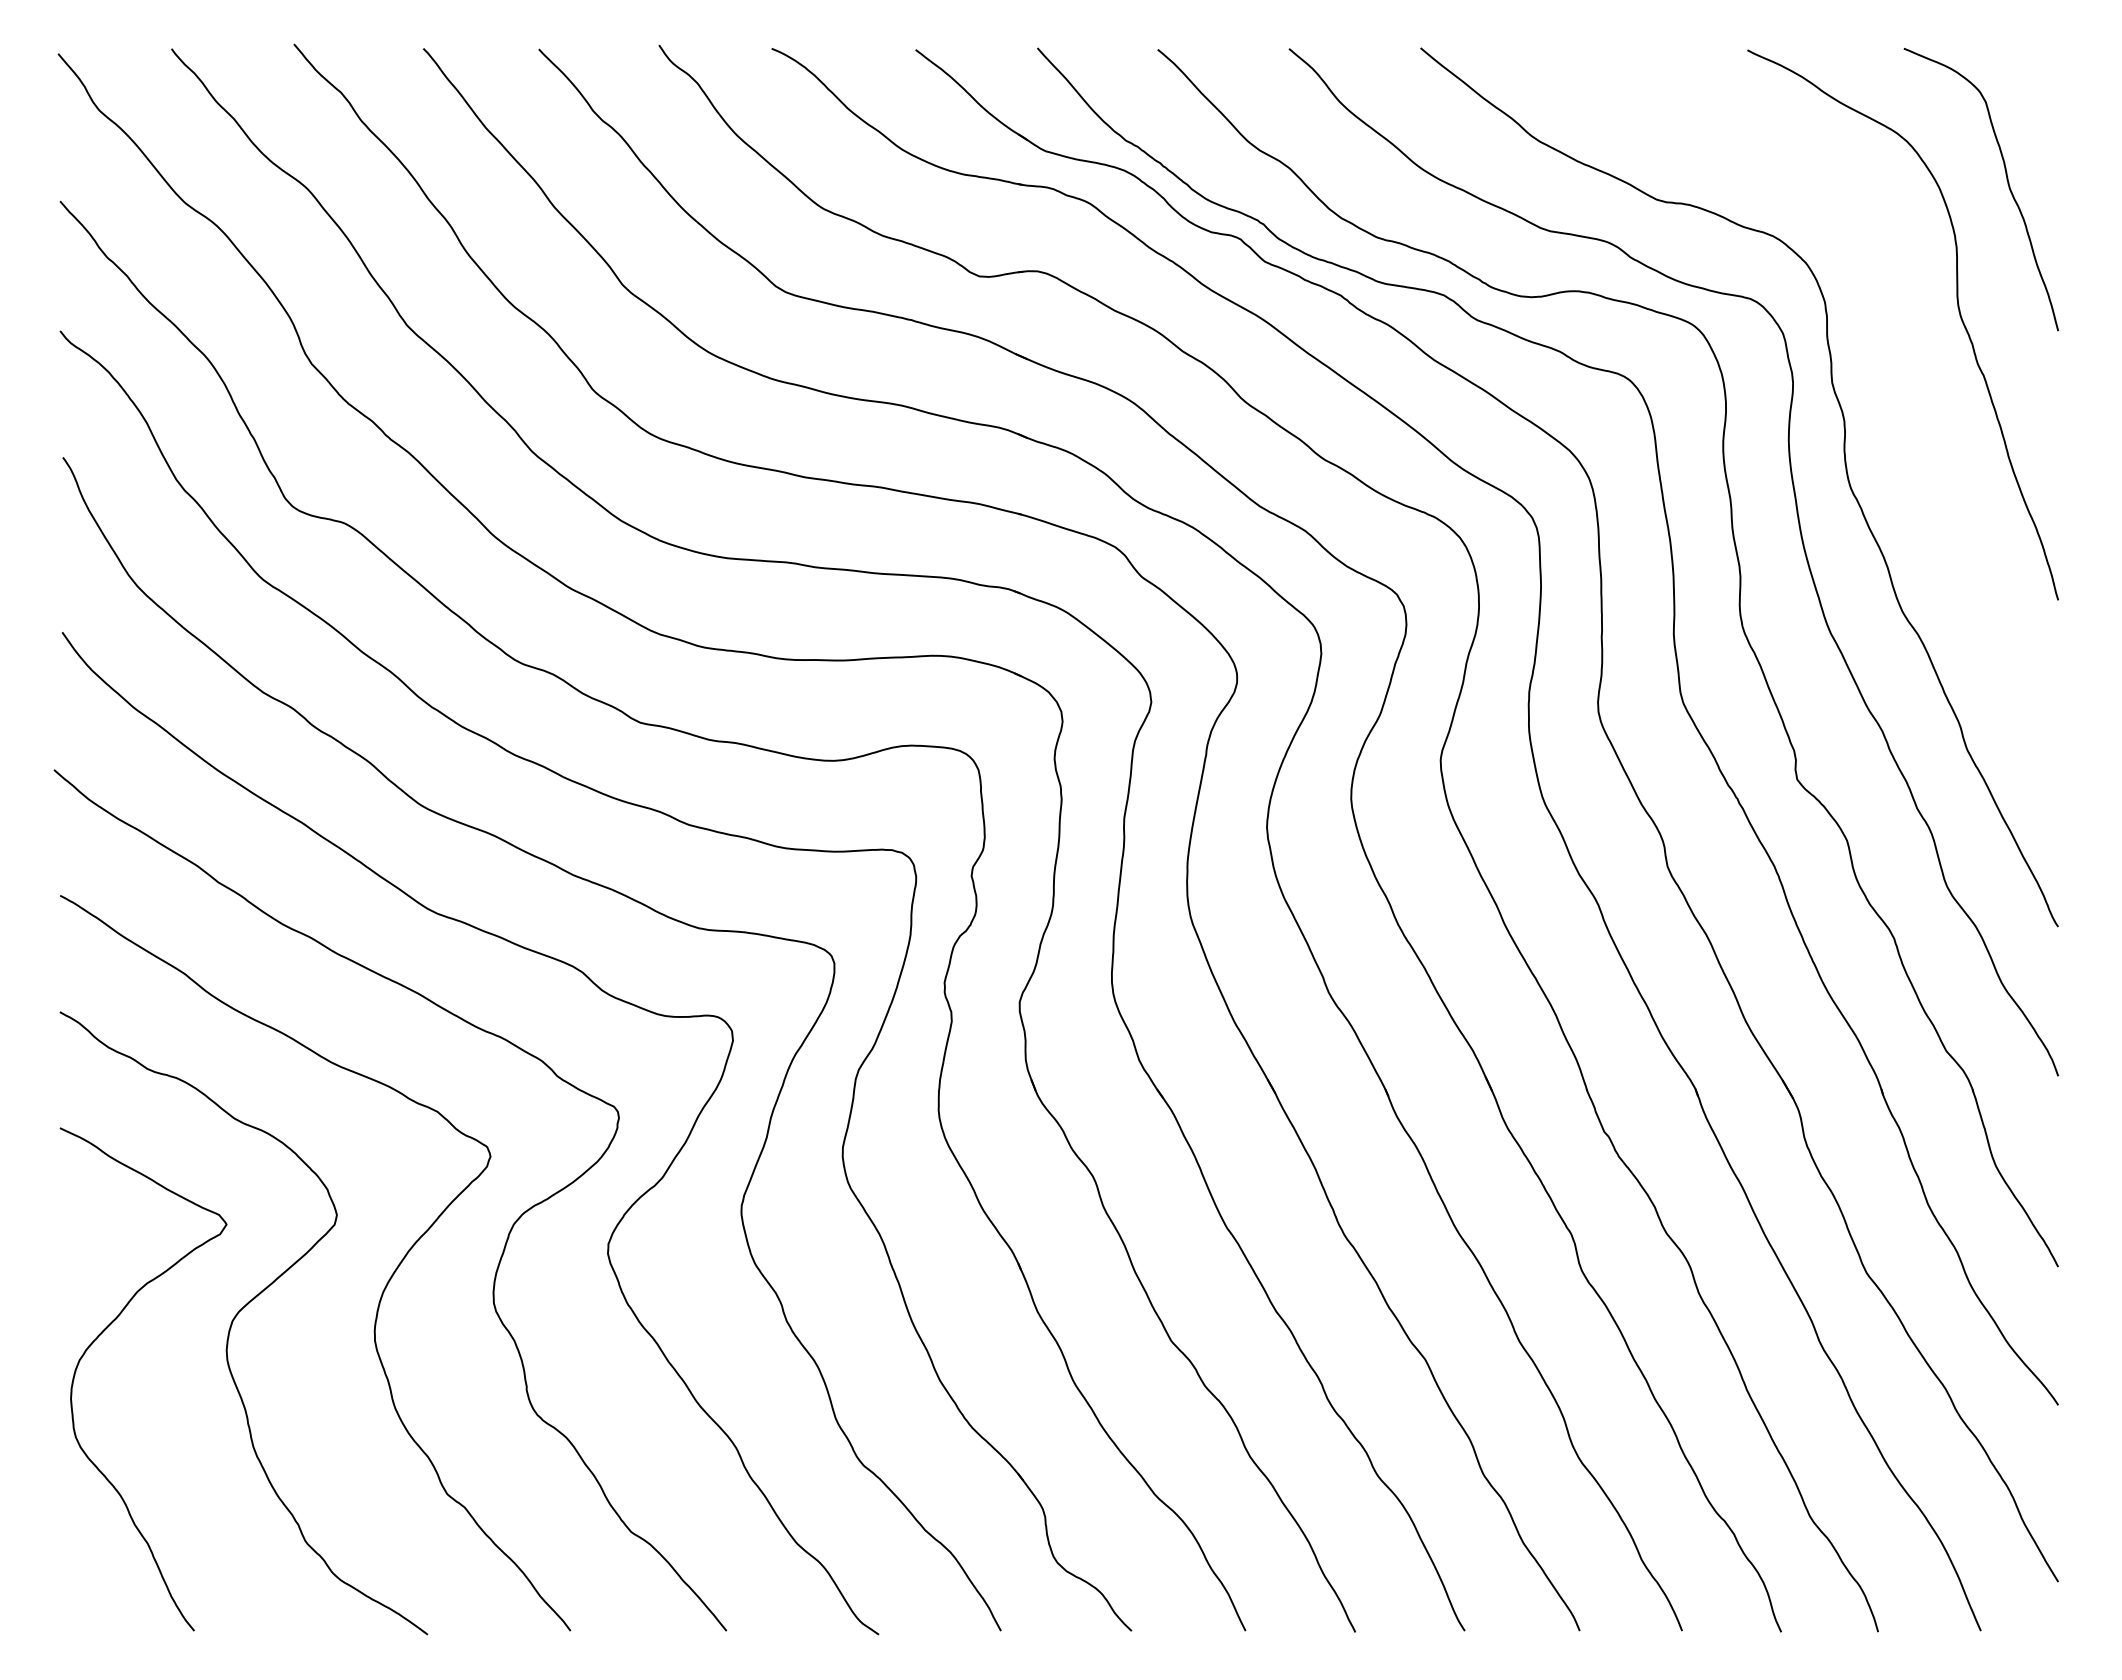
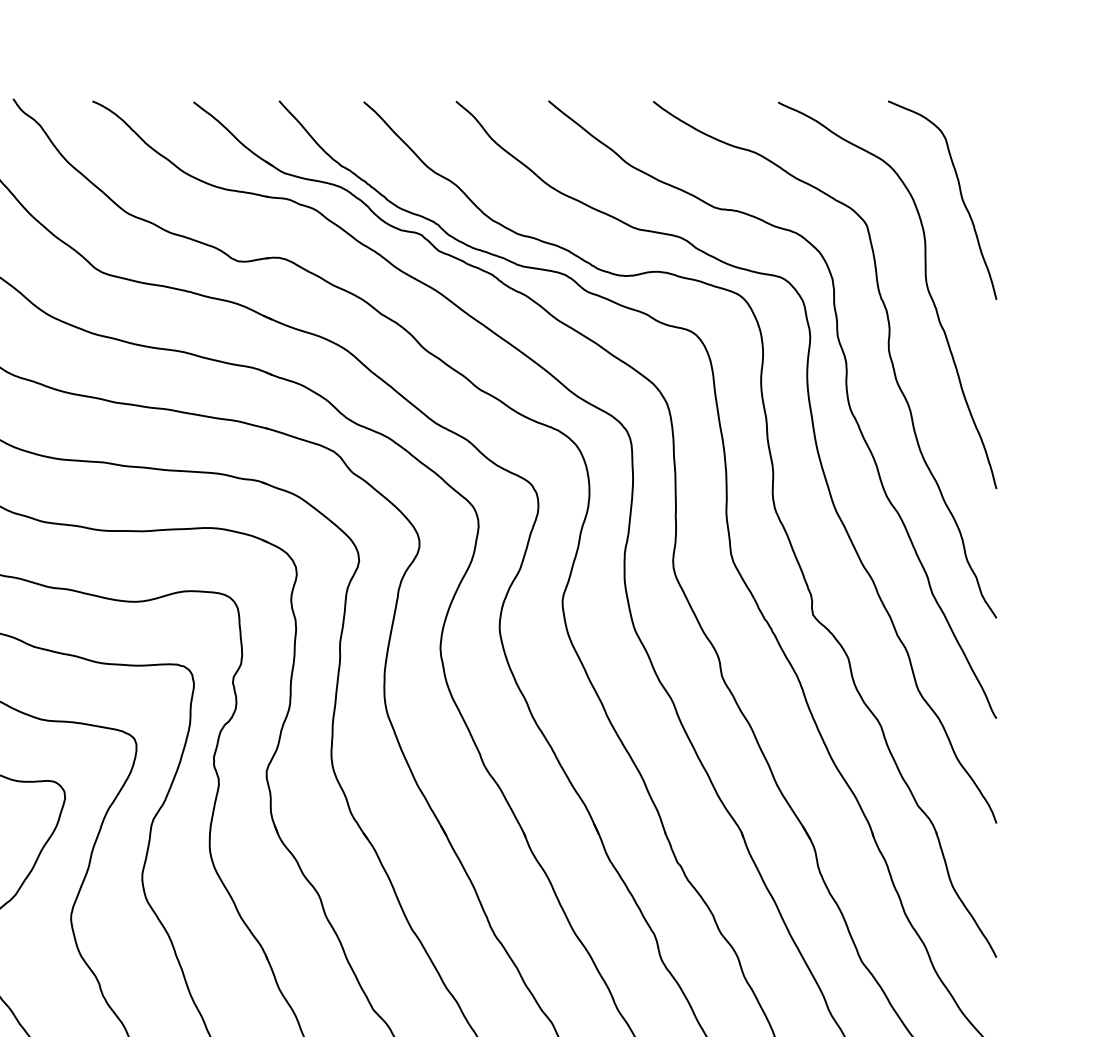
curve: (1904, 406) -> (888, 352), added

